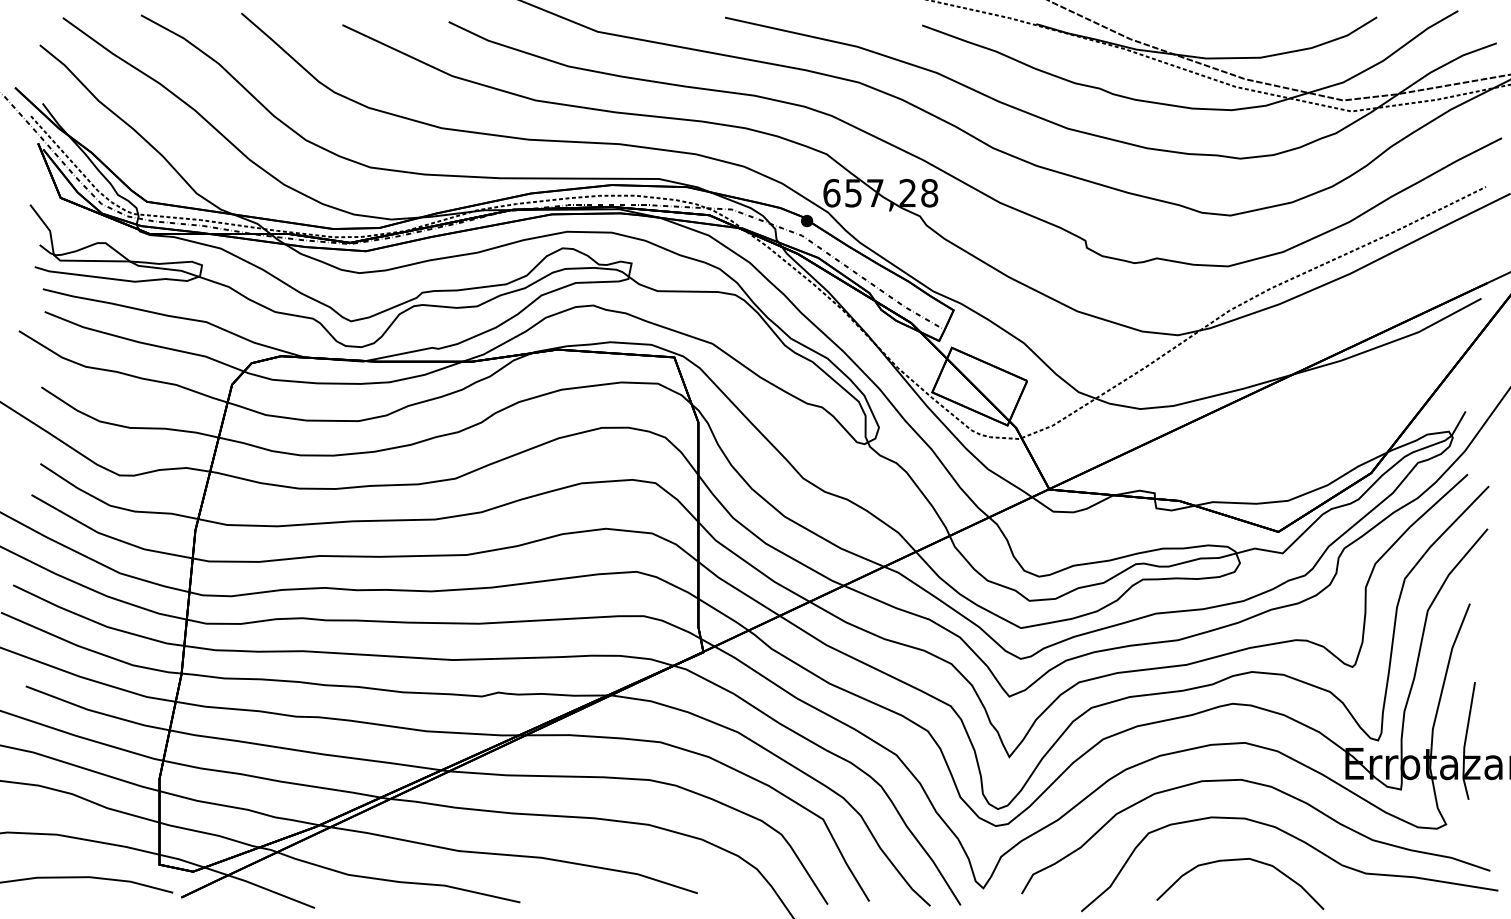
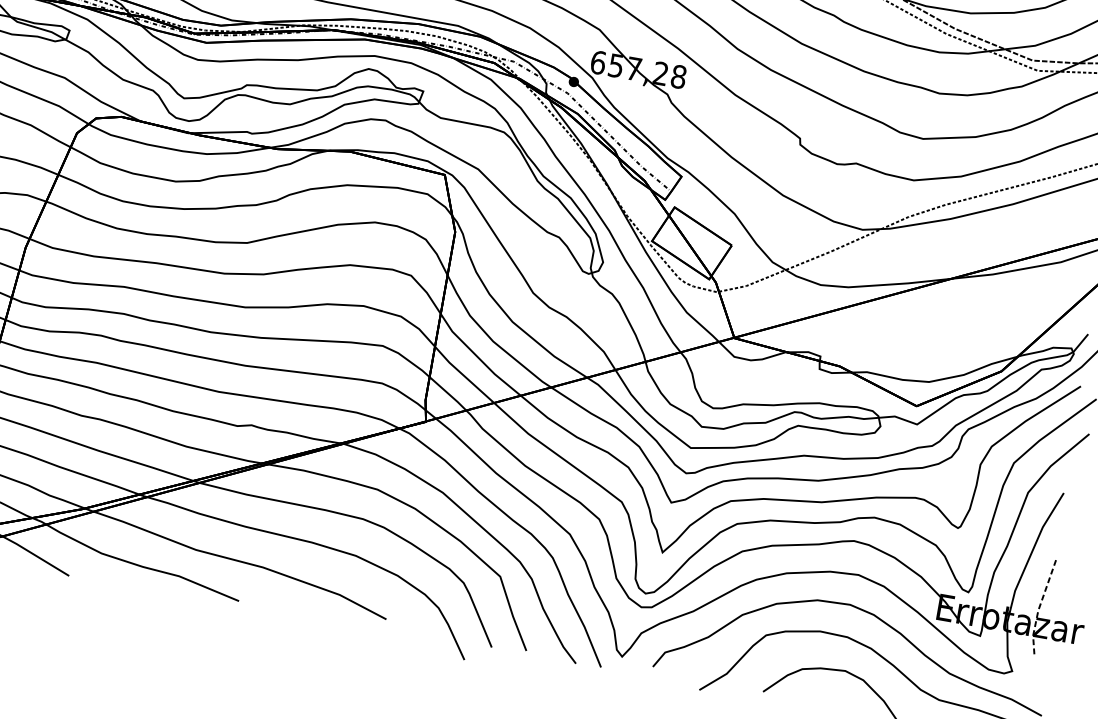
line: (1465, 741) -> (1040, 605), solid -> dashed

